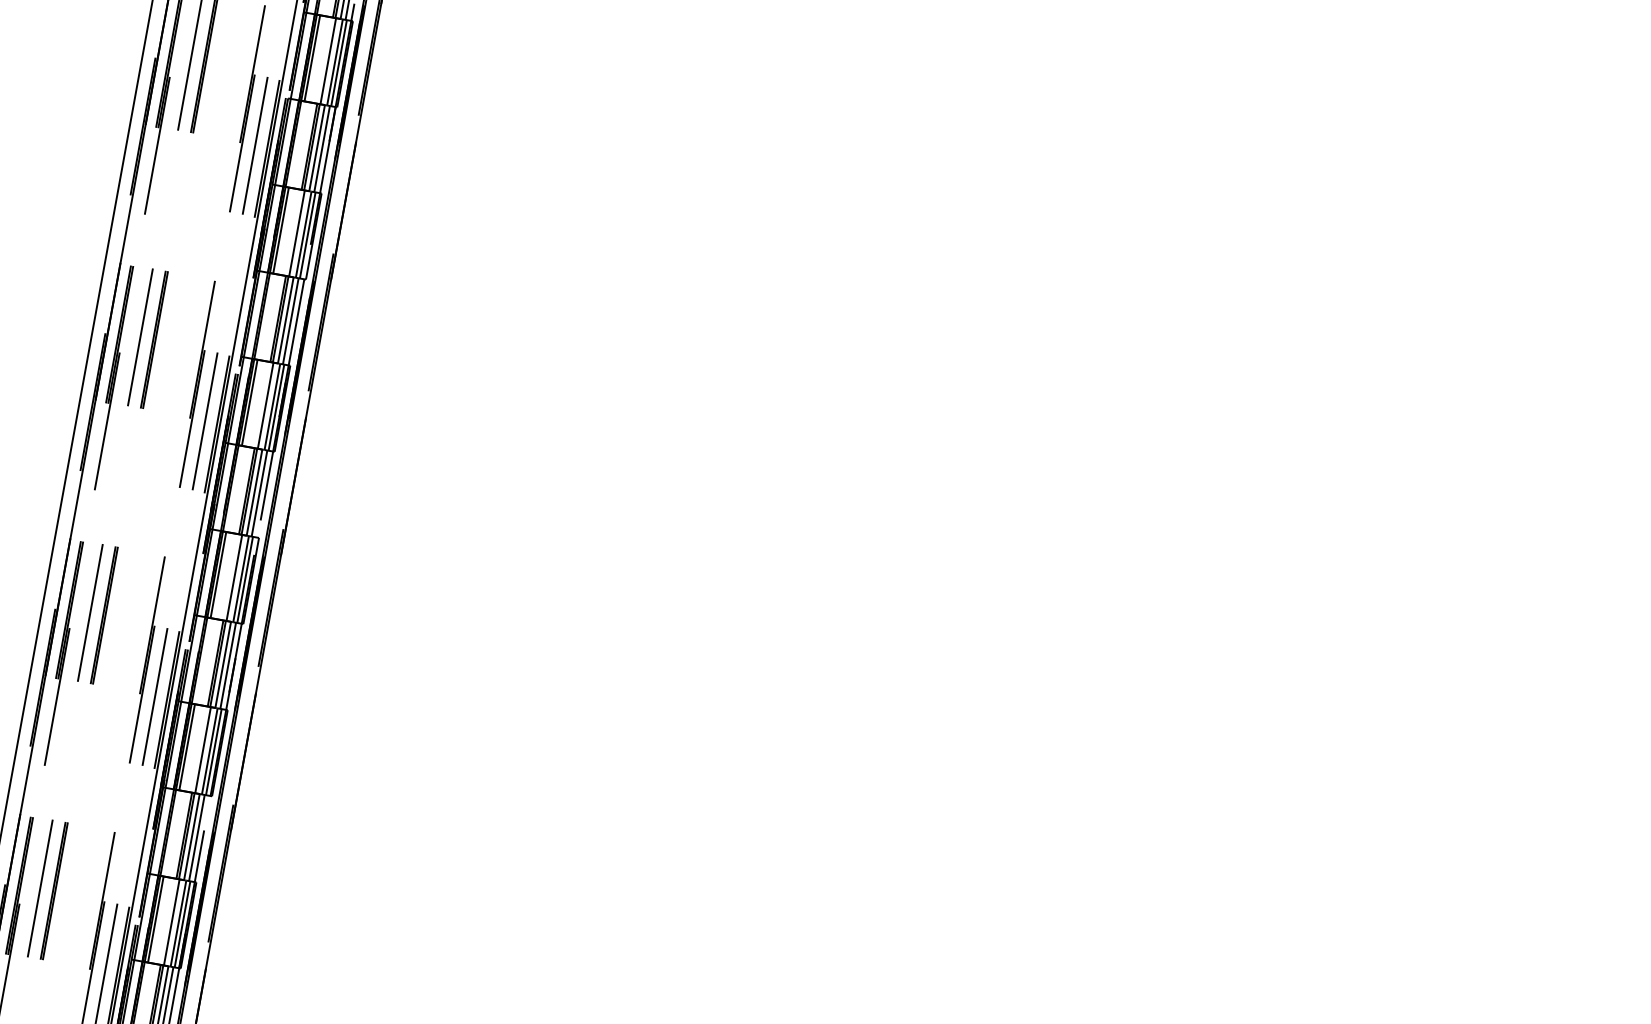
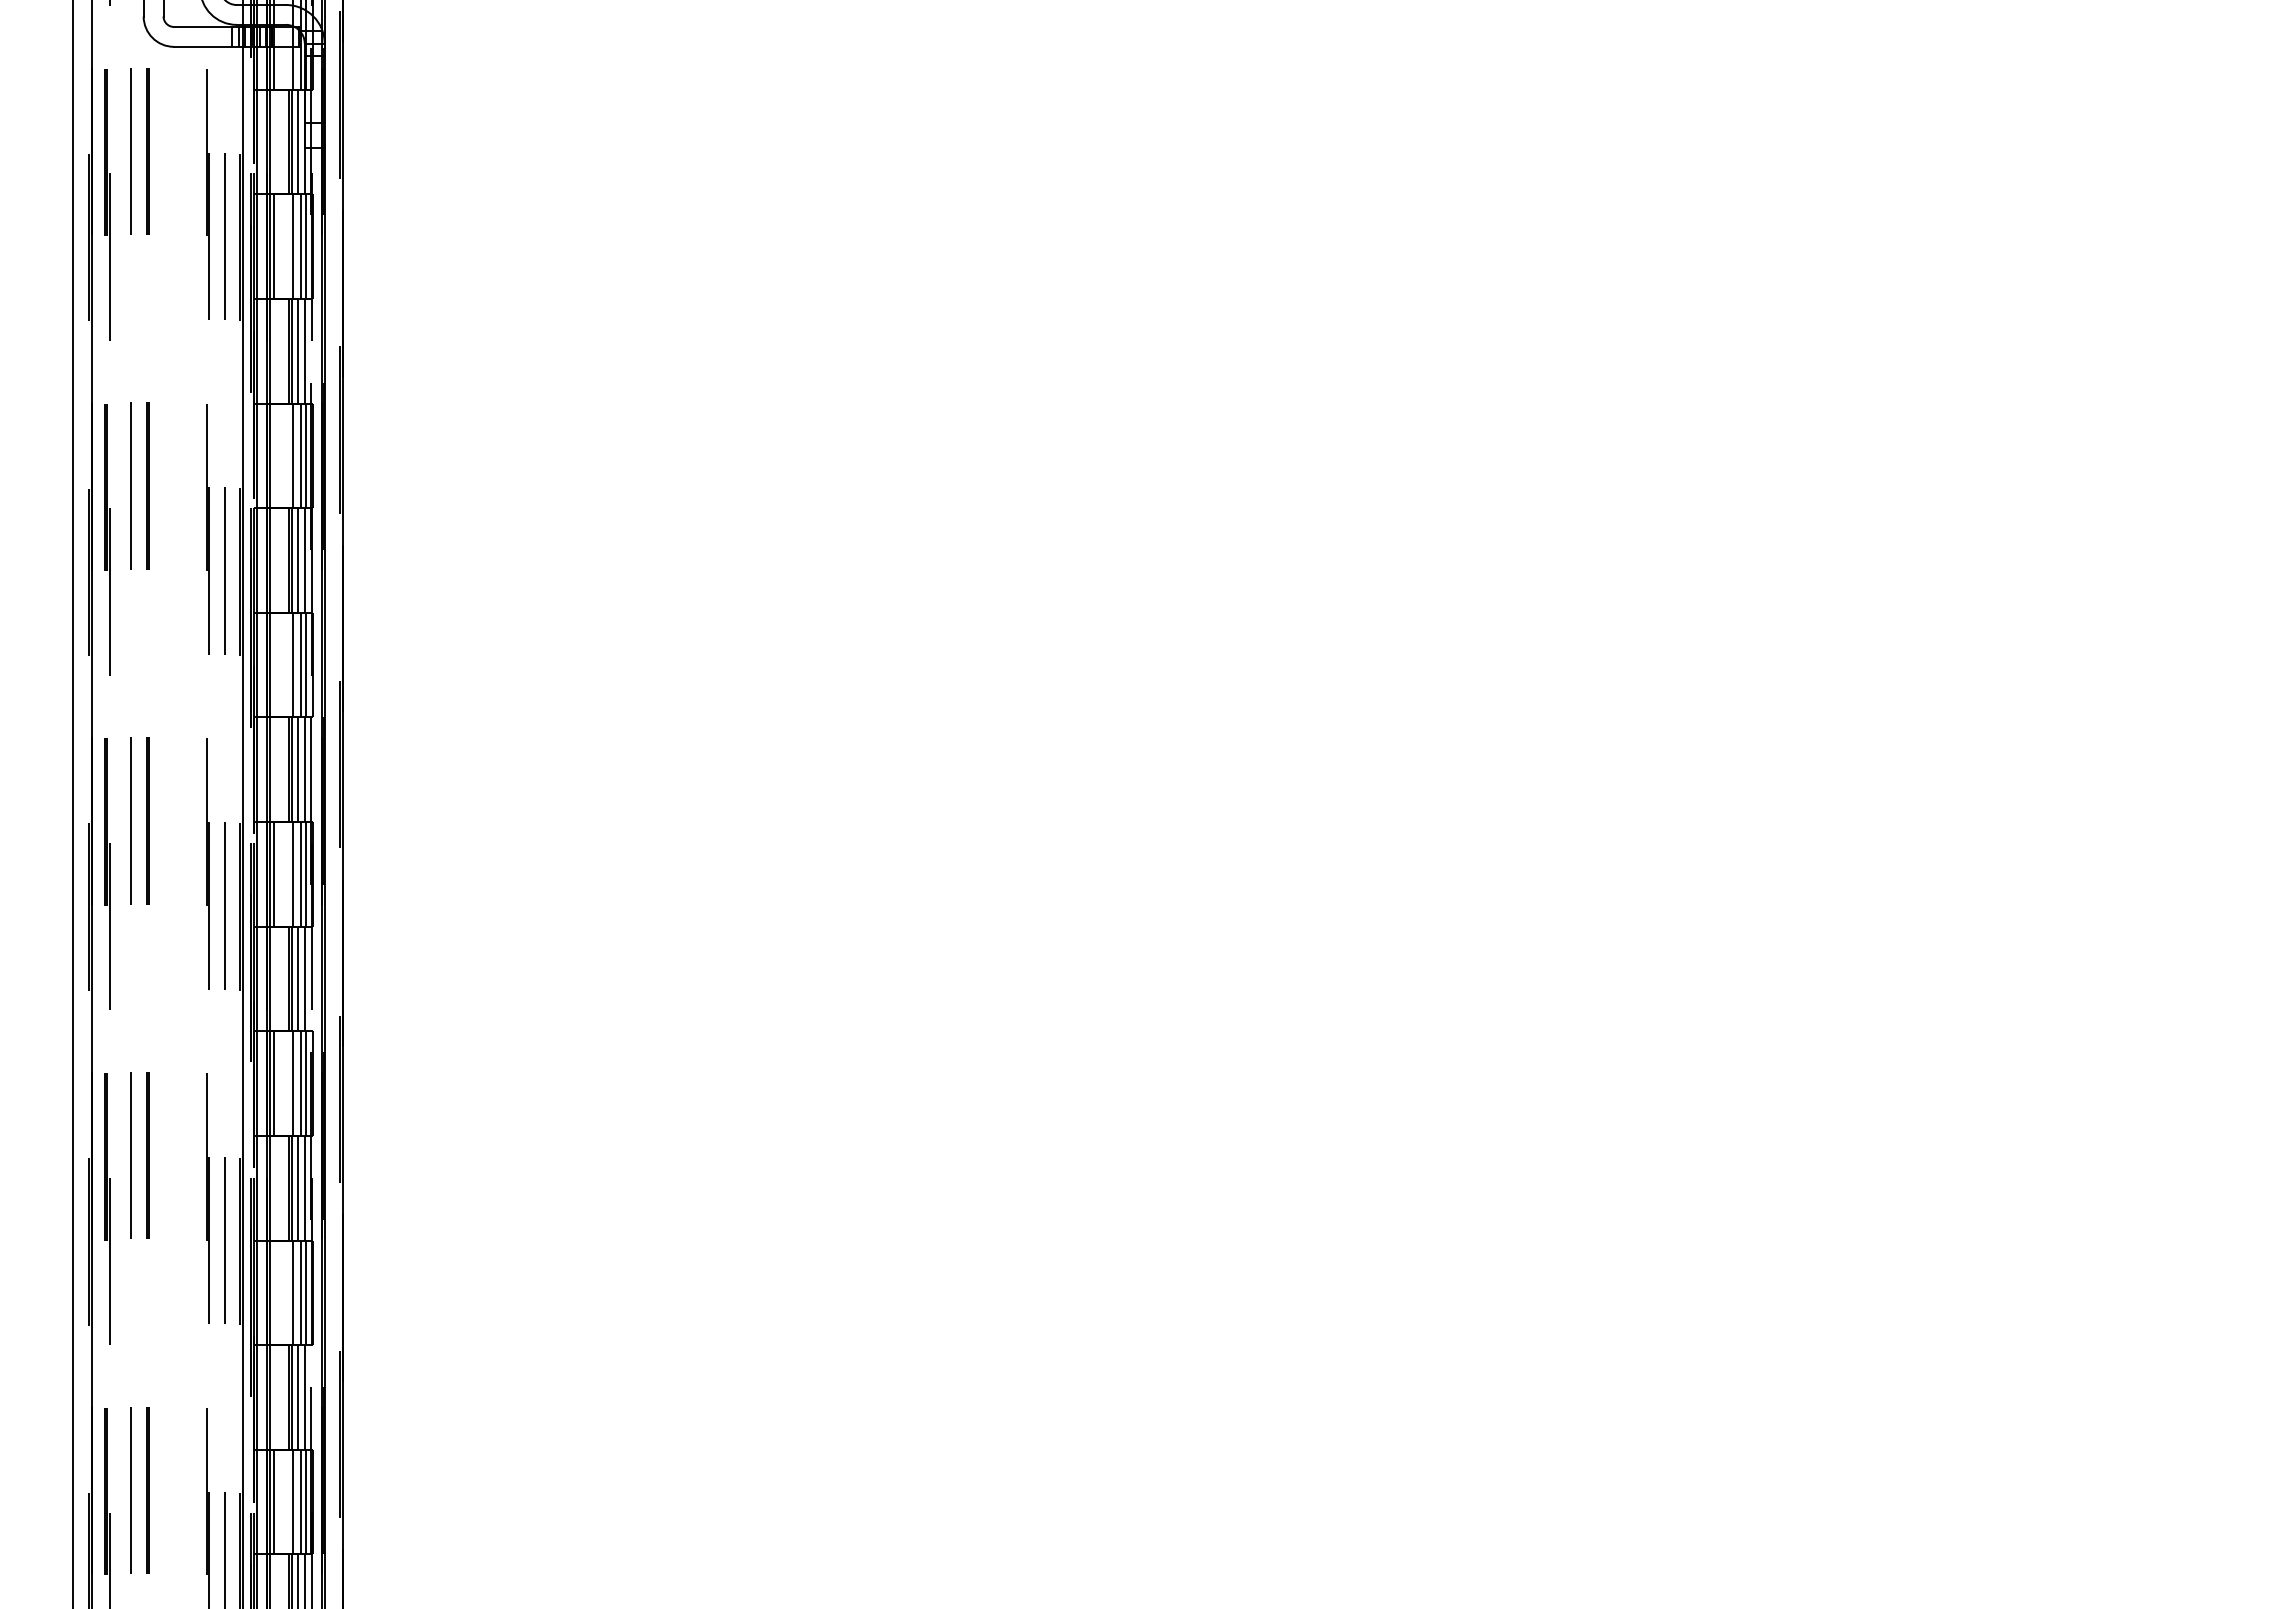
line: (312, 57) -> (273, 455), removed
line: (281, 230) -> (273, 664), removed
line: (187, 746) -> (273, 1292), removed

